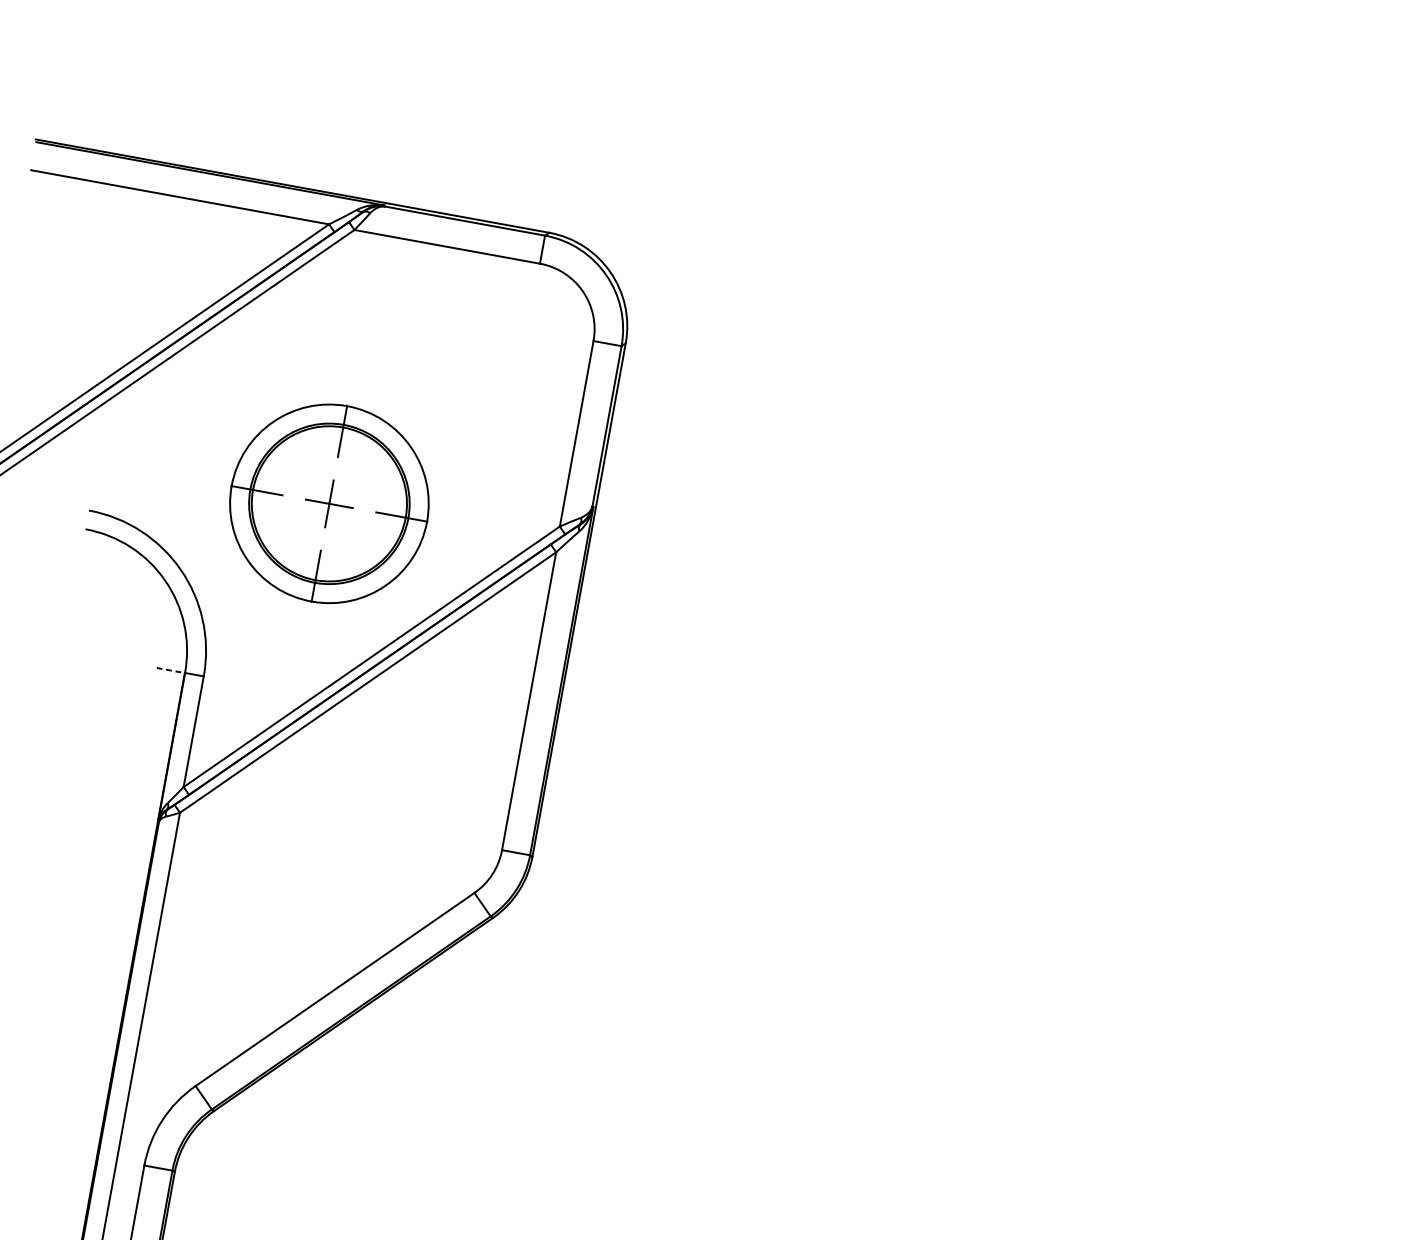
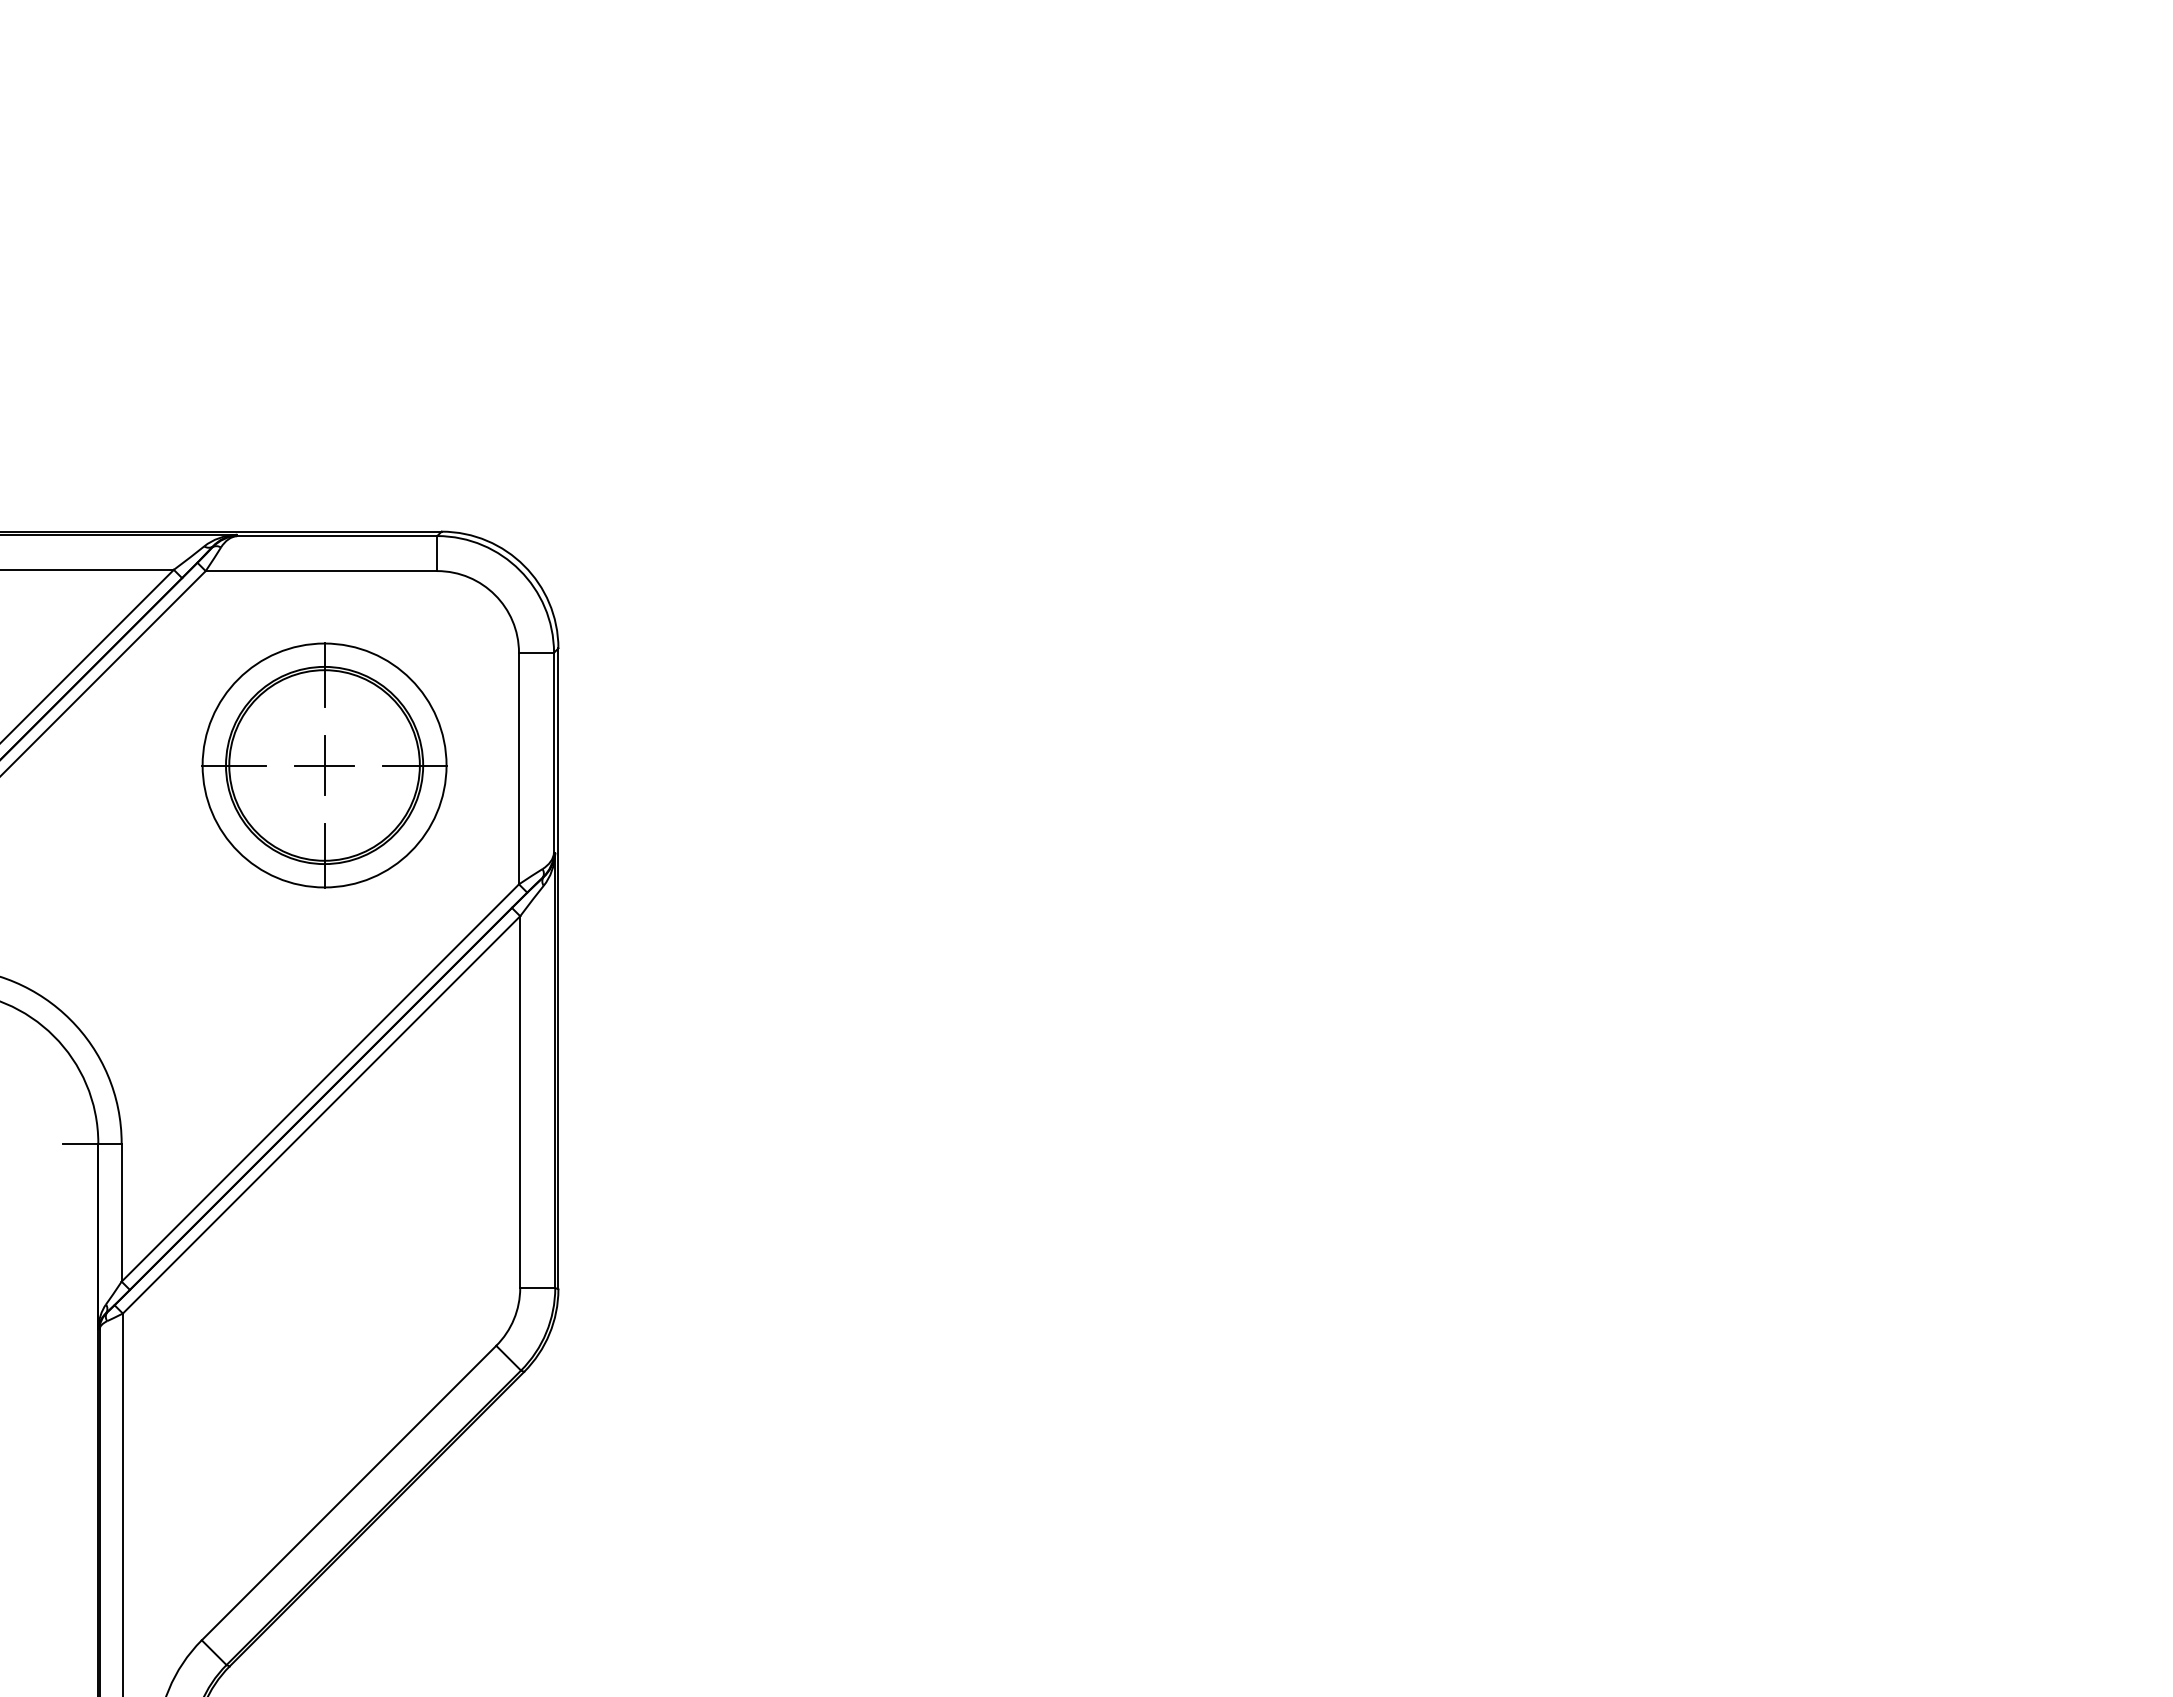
part: (329, 503) -> (324, 765), moved
line: (170, 670) -> (80, 1143), dashed -> solid

